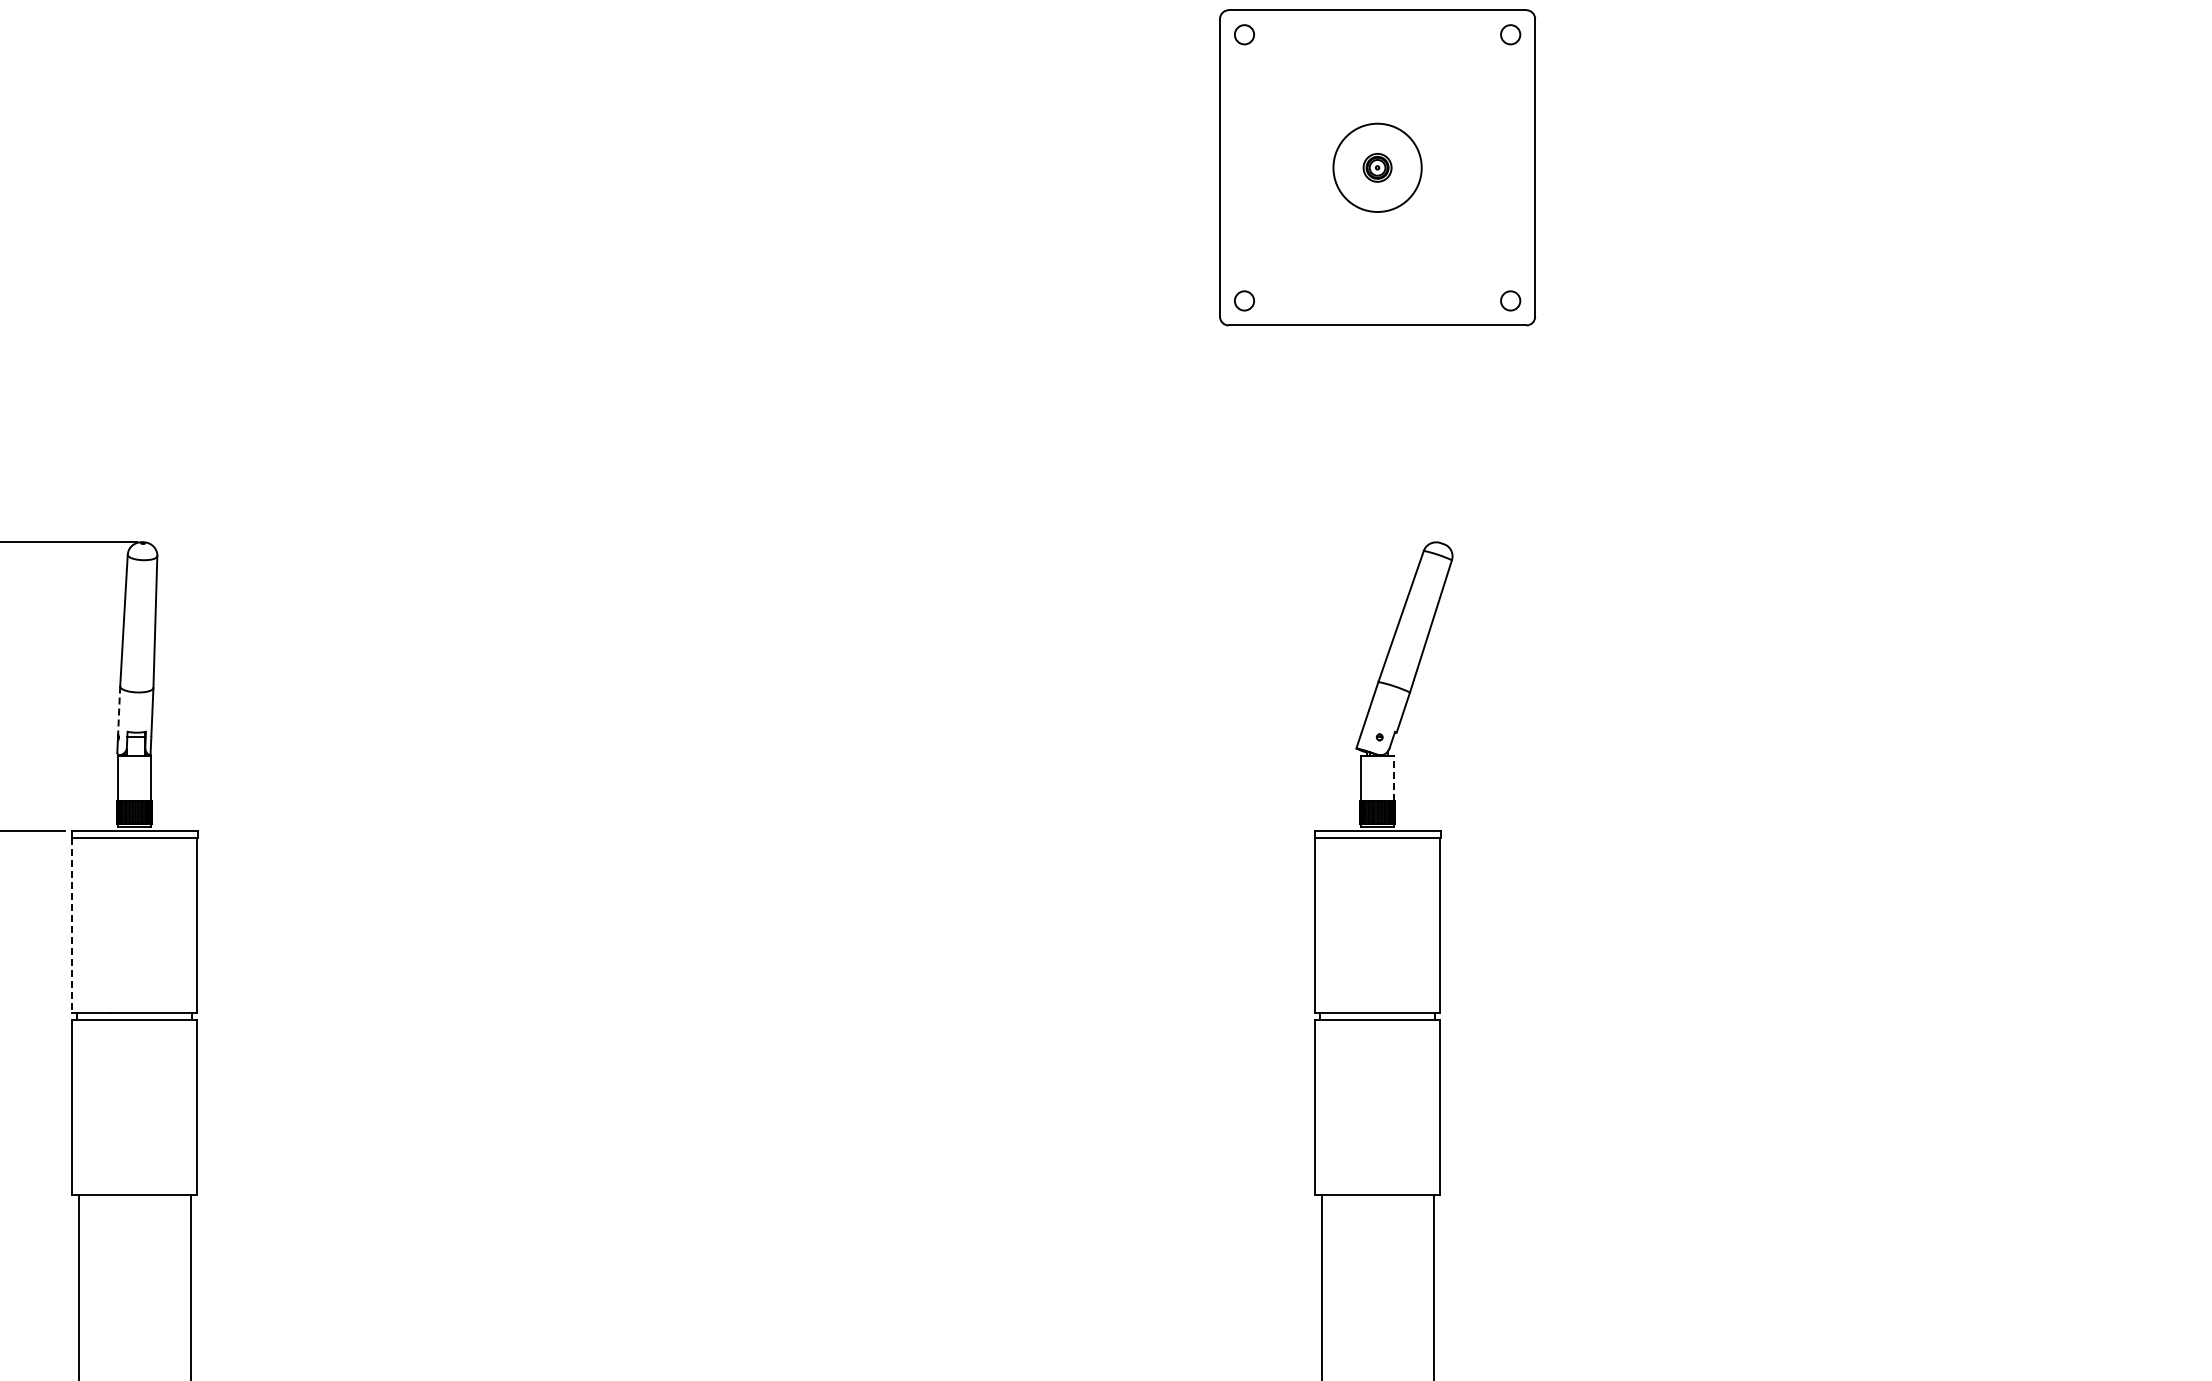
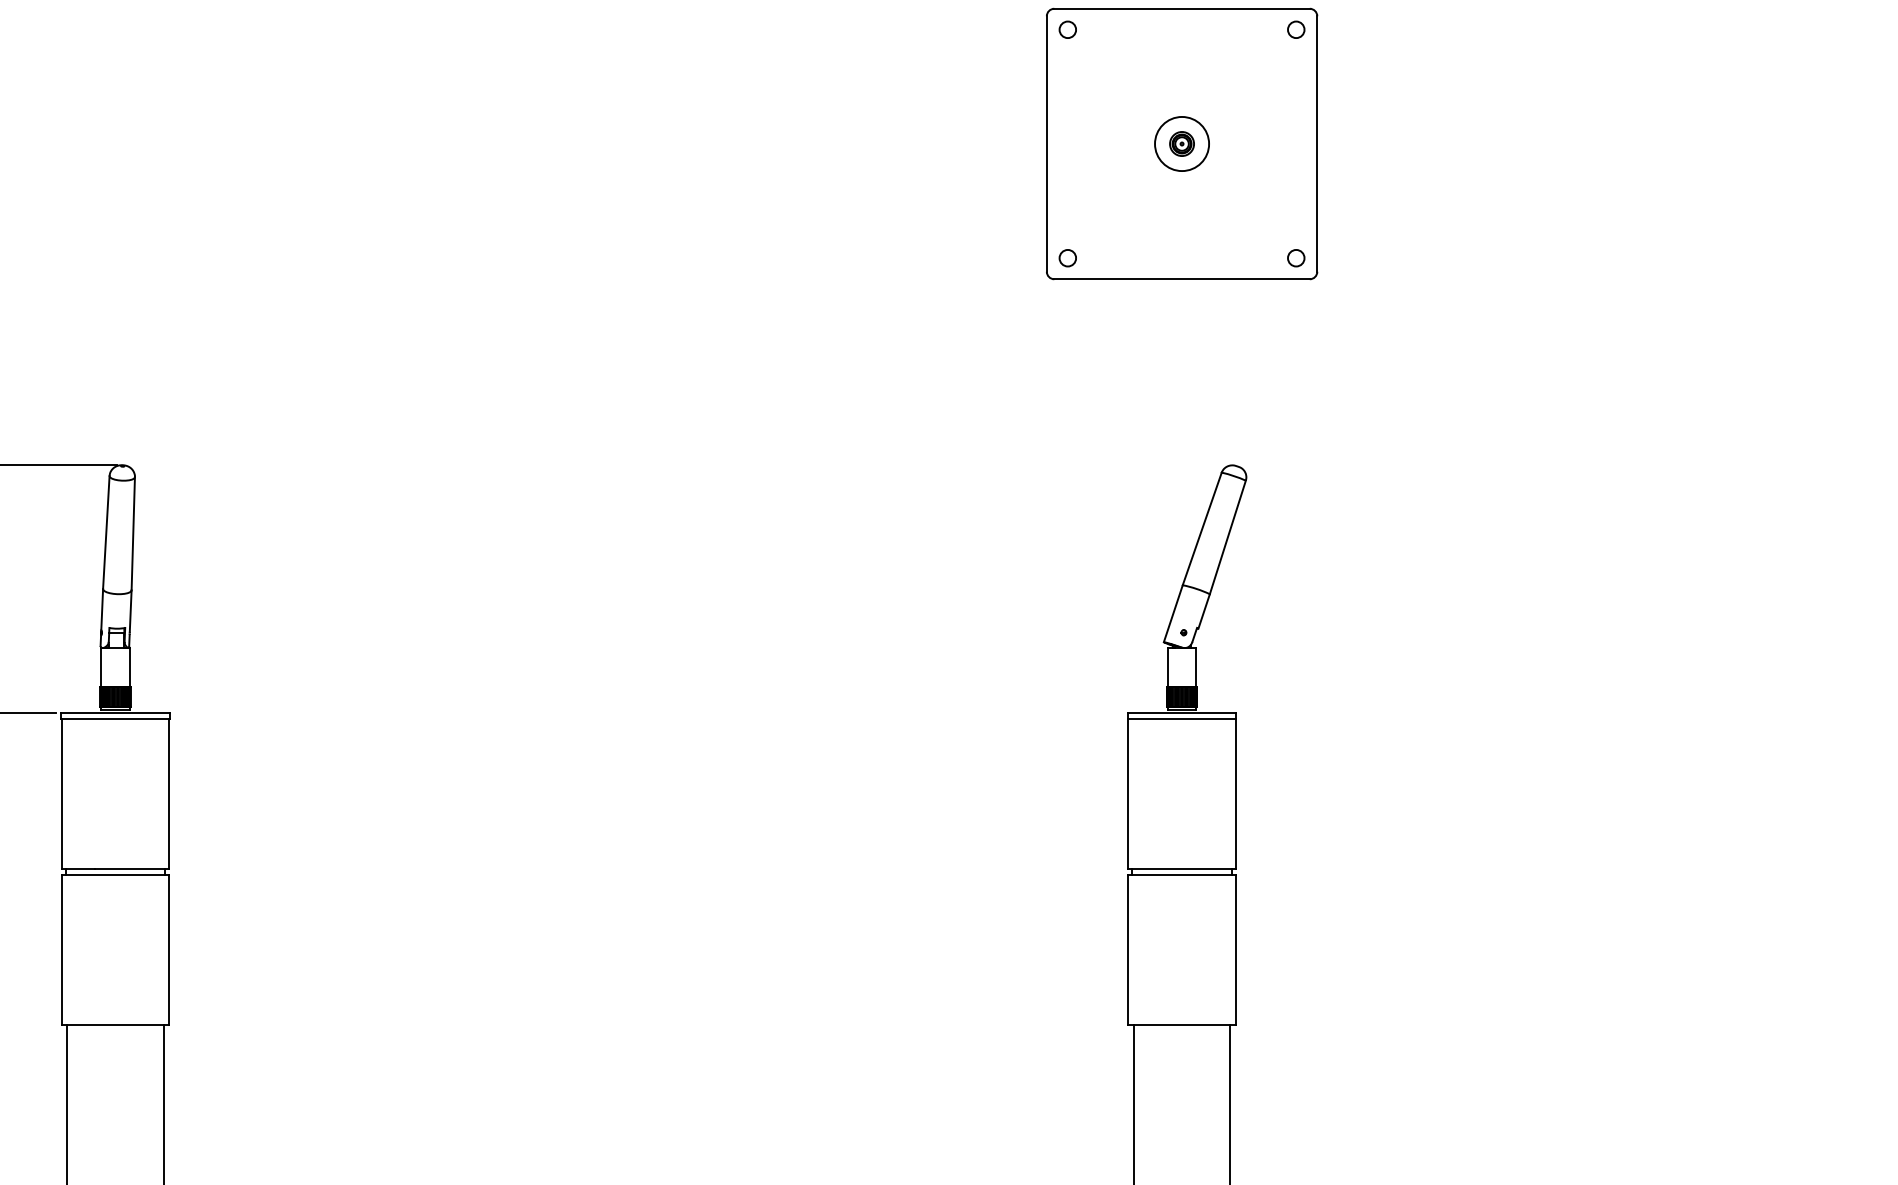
circle: (1377, 167) -> (1181, 143), size x0.71
line: (119, 711) -> (102, 610), dashed -> solid
line: (1394, 778) -> (1196, 668), dashed -> solid
line: (71, 925) -> (61, 794), dashed -> solid

